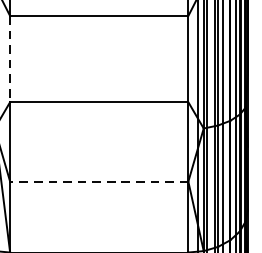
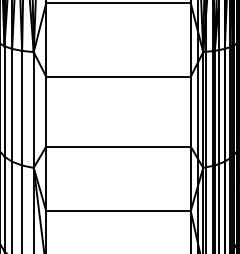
line: (10, 58) -> (46, 111), dashed -> solid
line: (99, 182) -> (118, 211), dashed -> solid

